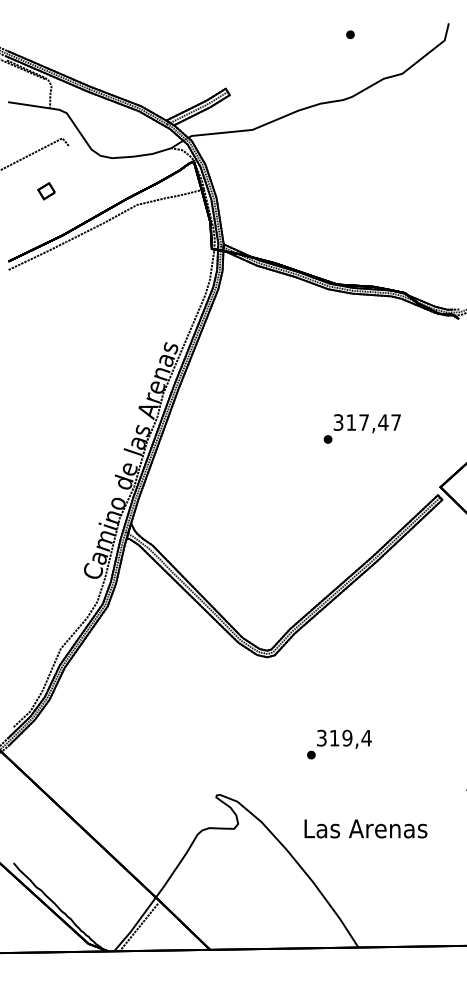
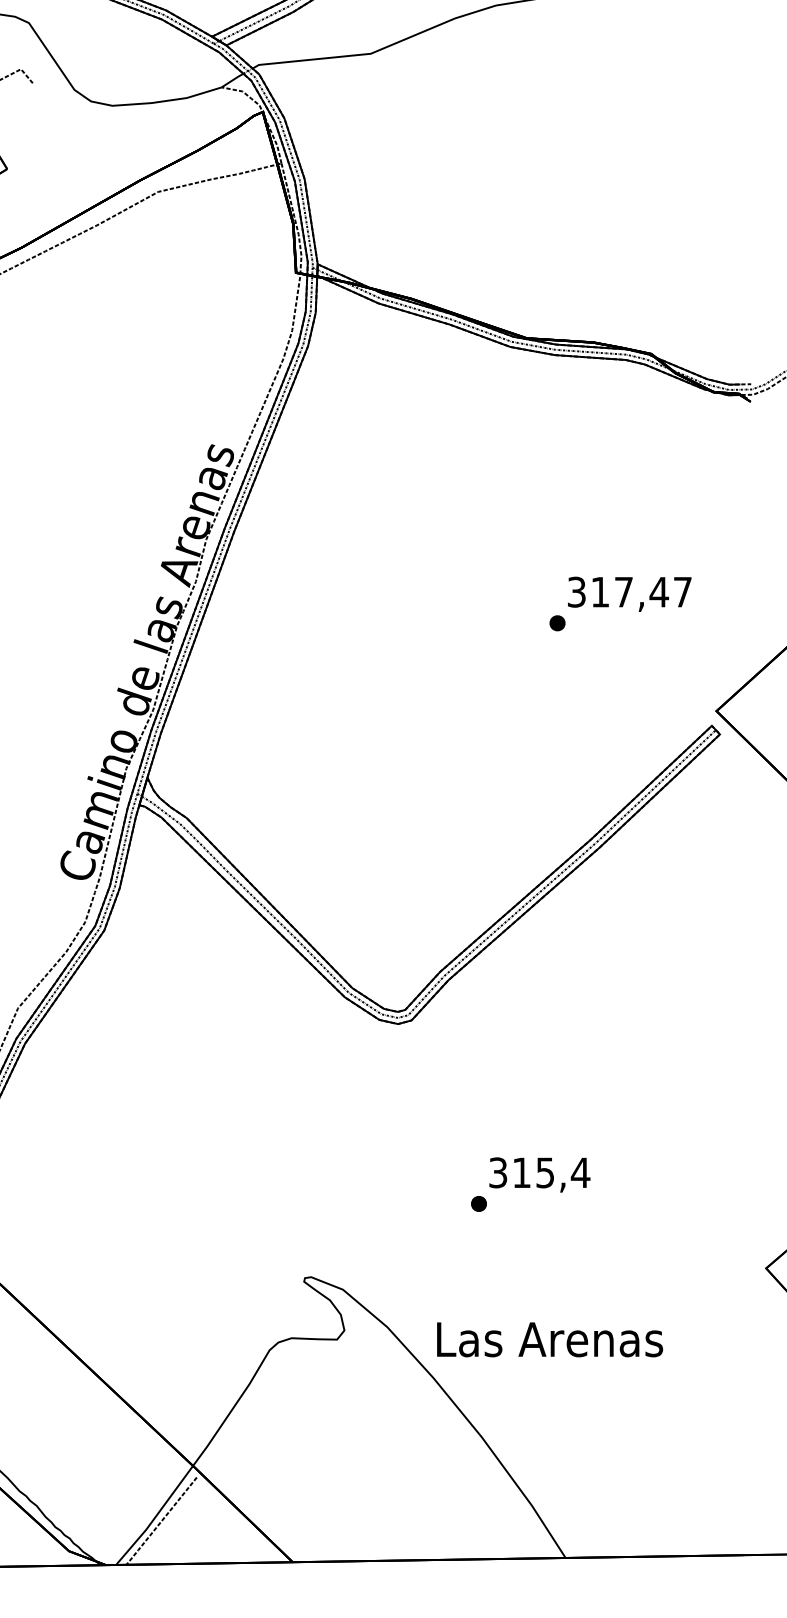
text: (361, 428) -> (619, 603), moved
text: (347, 737) -> (545, 1171), 319,4 -> 315,4
text: (365, 828) -> (549, 1338), moved

